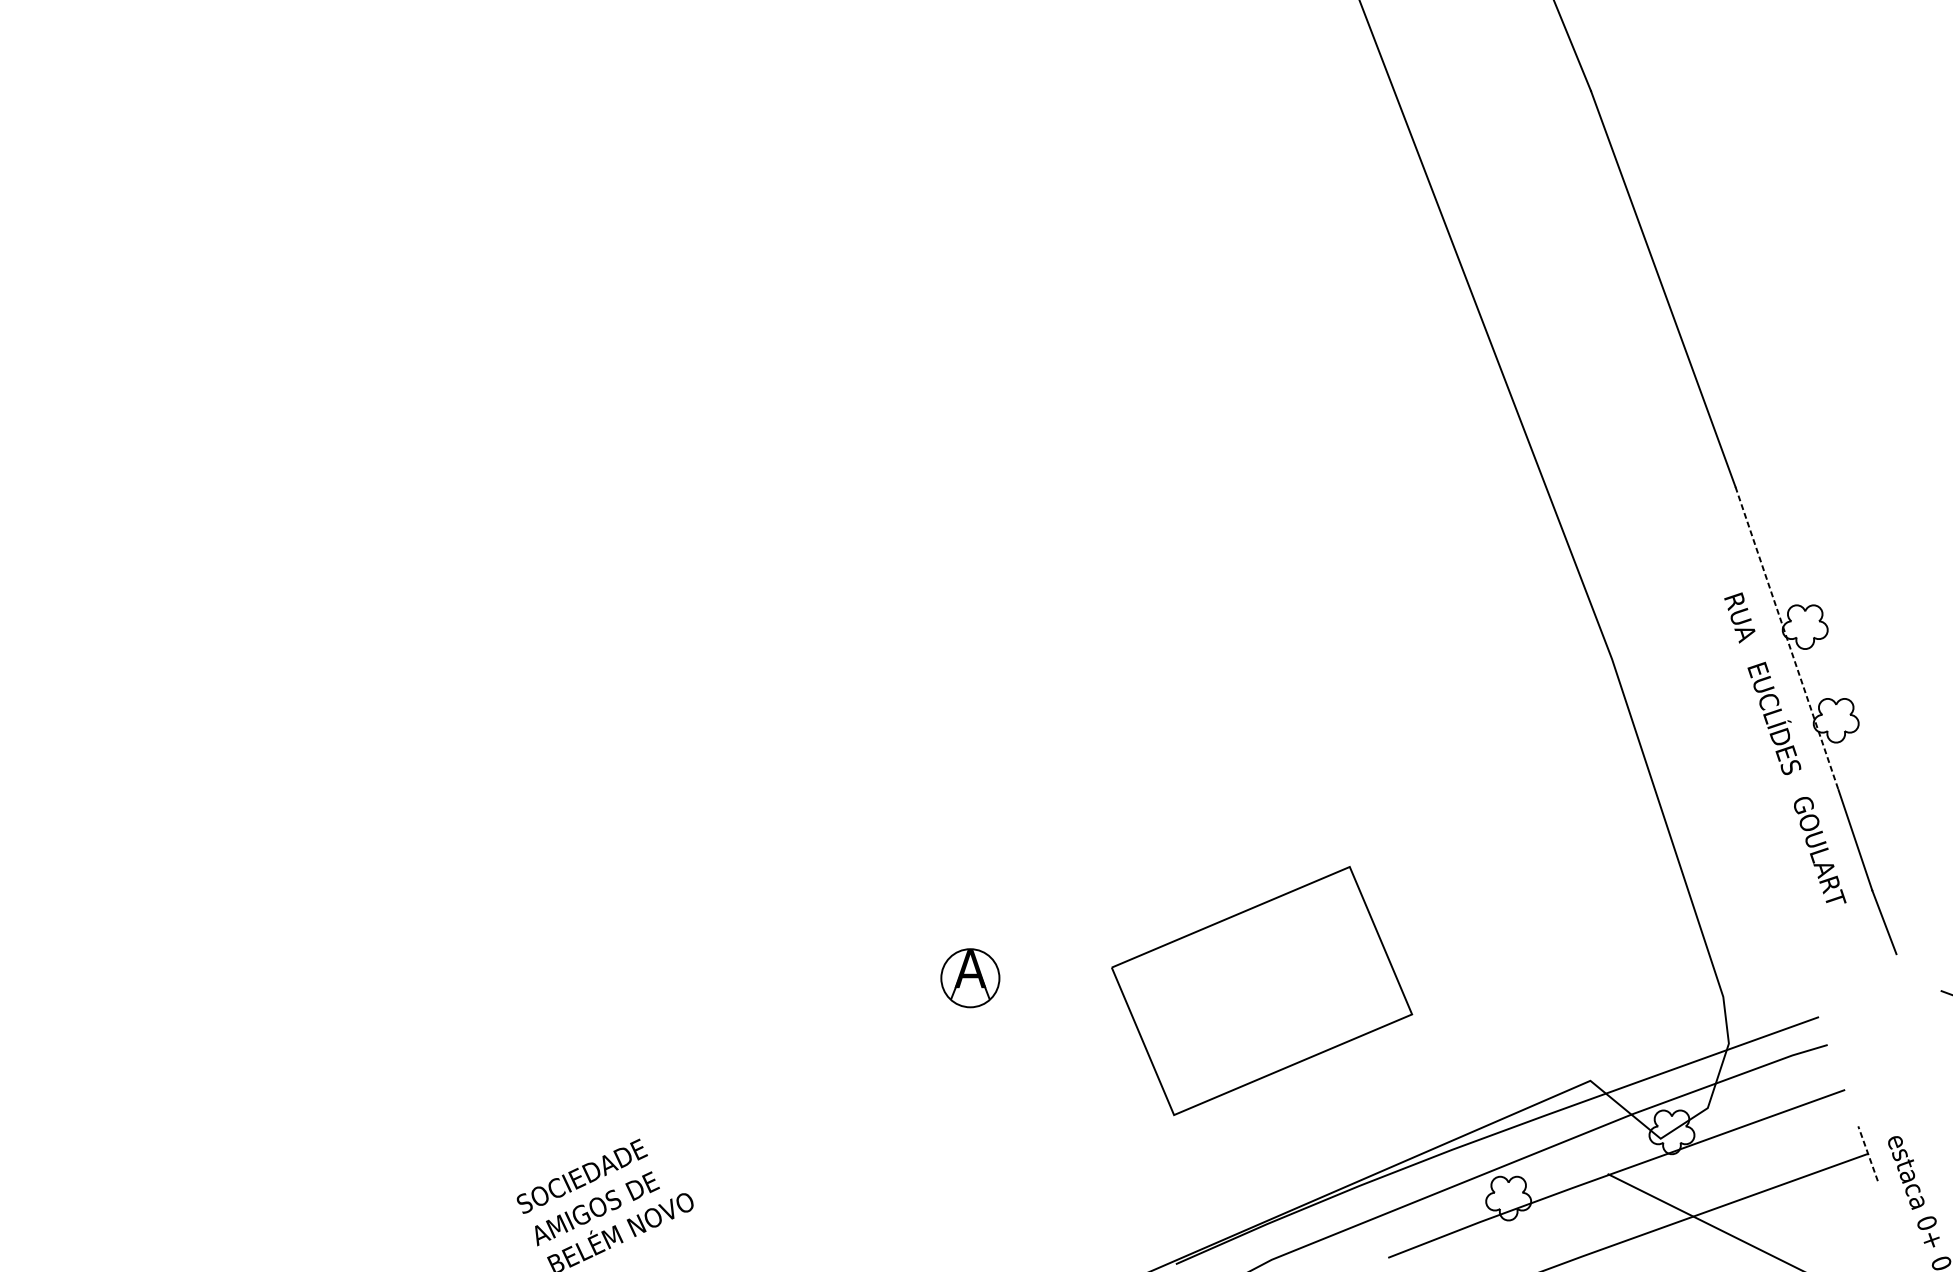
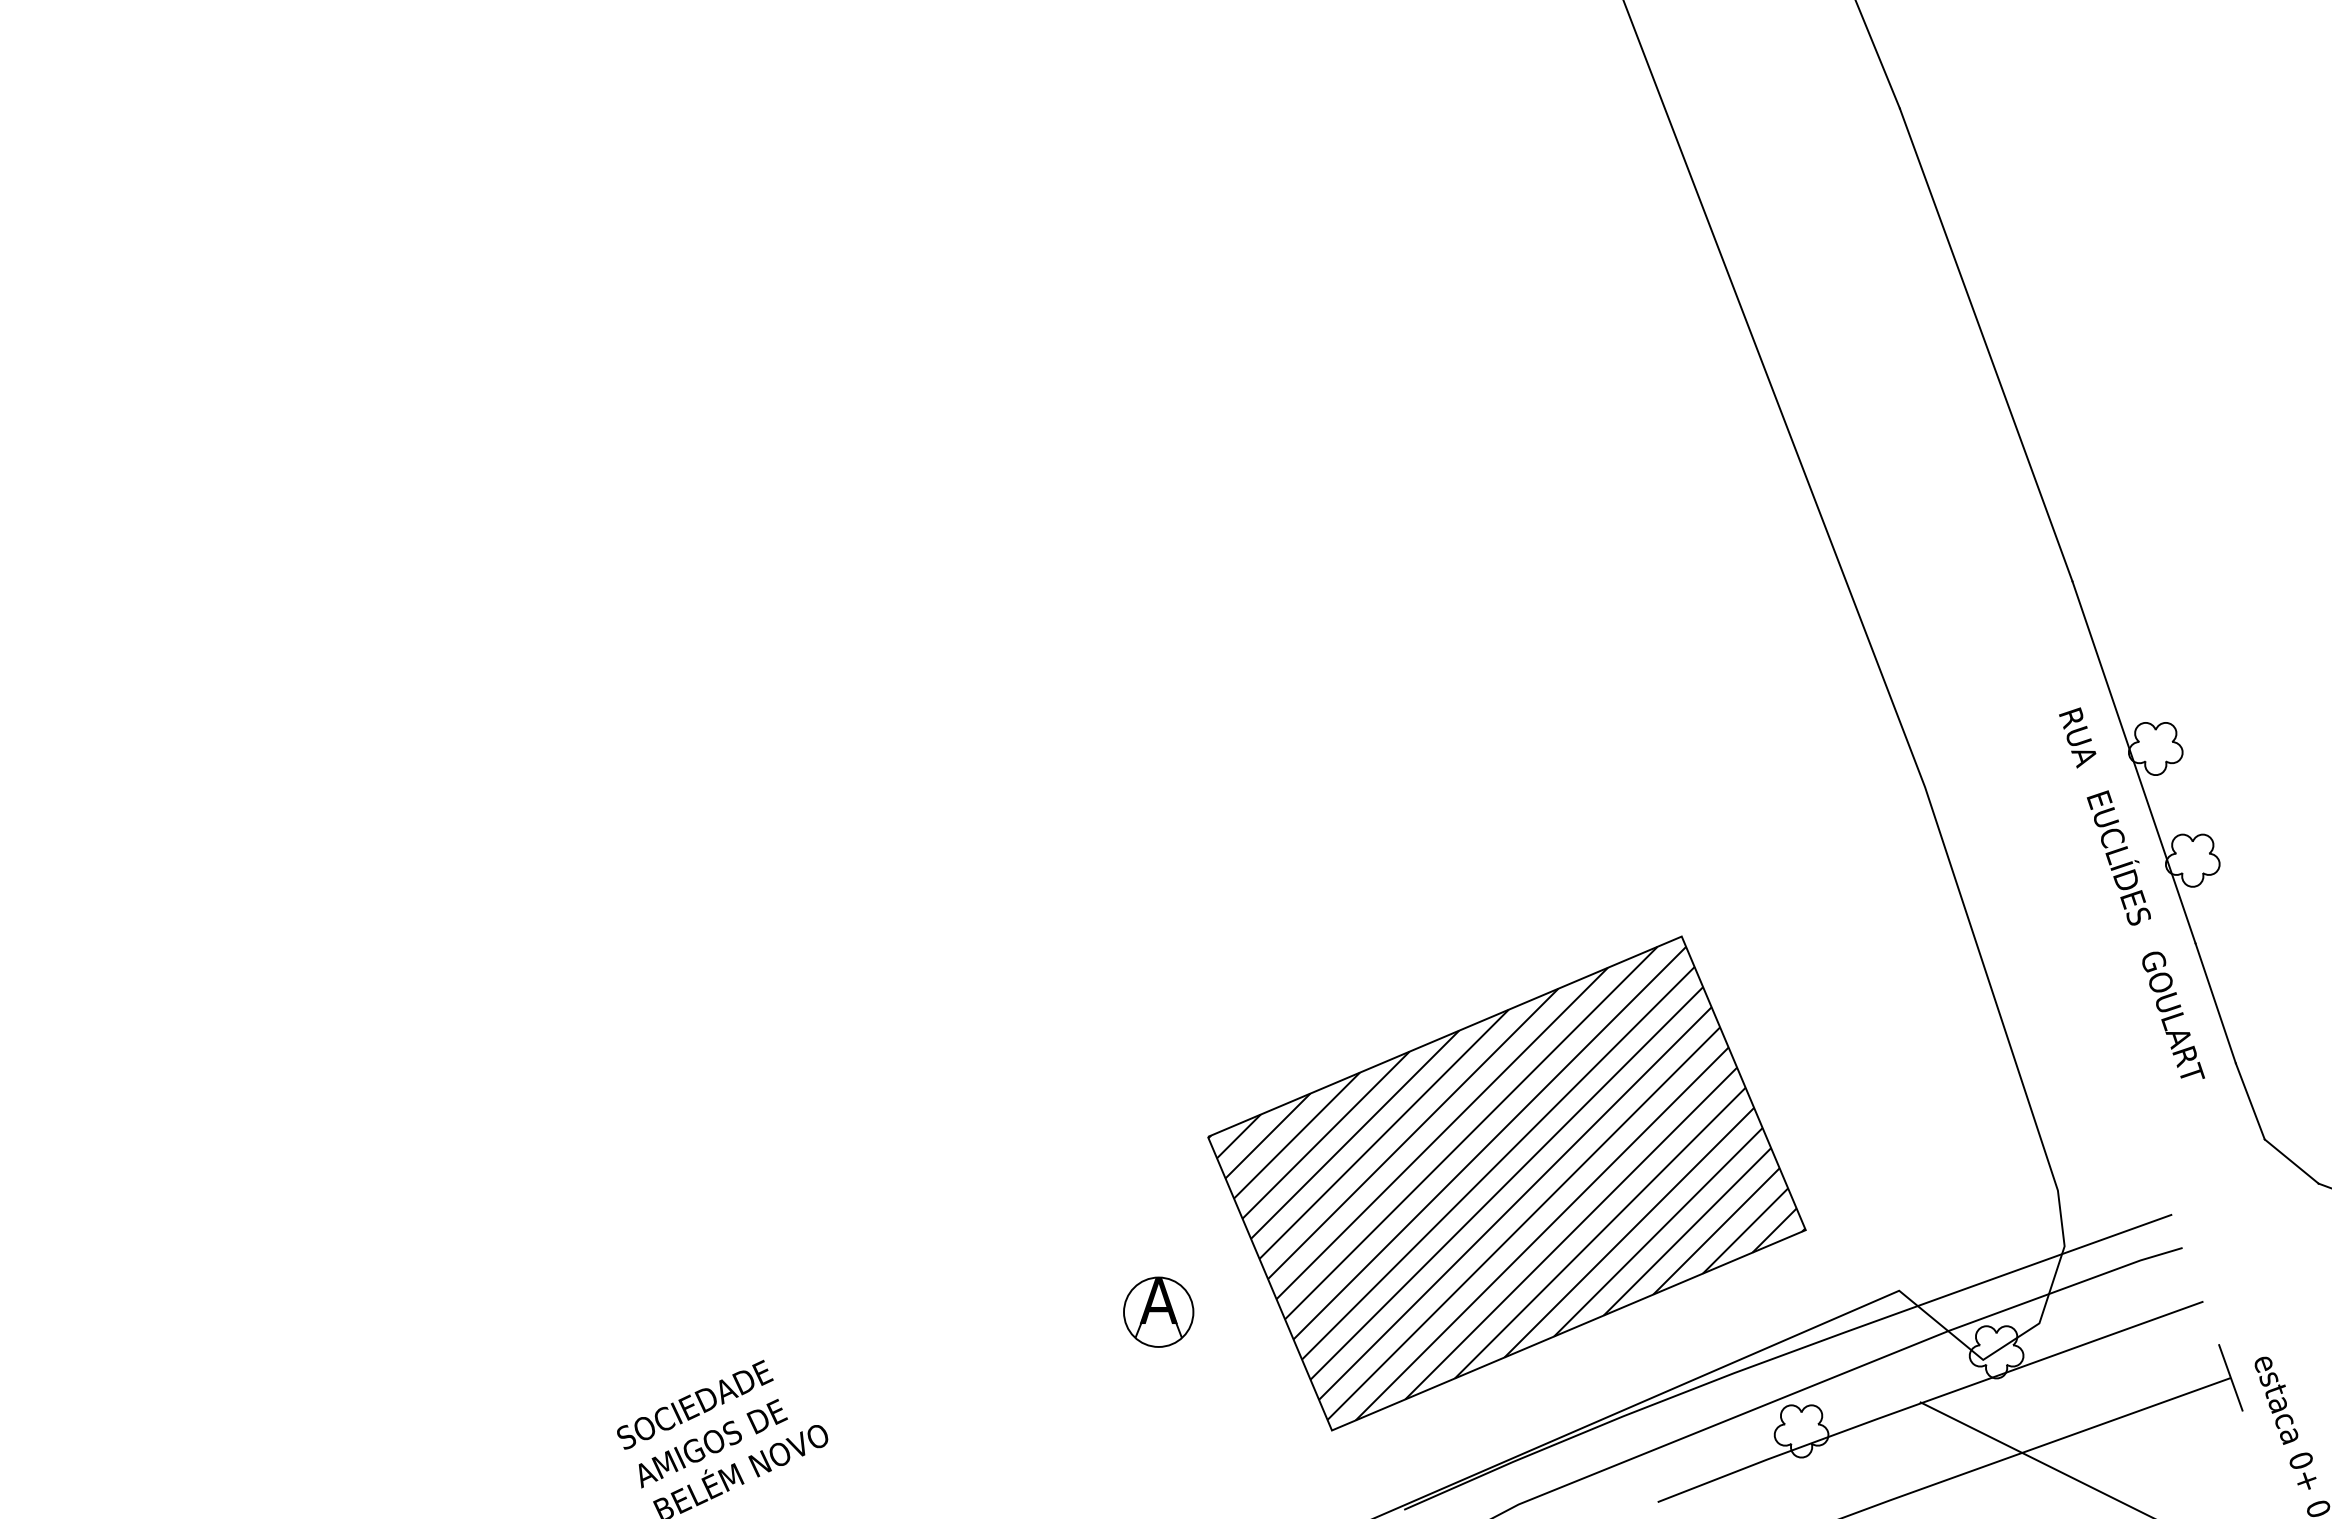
line: (1787, 638) -> (2134, 762), dashed -> solid
line: (1918, 972) -> (2291, 1161), added
part: (970, 977) -> (1158, 1311), moved
part: (1261, 991) -> (1506, 1183), size x1.67
line: (1867, 1153) -> (2230, 1377), dashed -> solid

